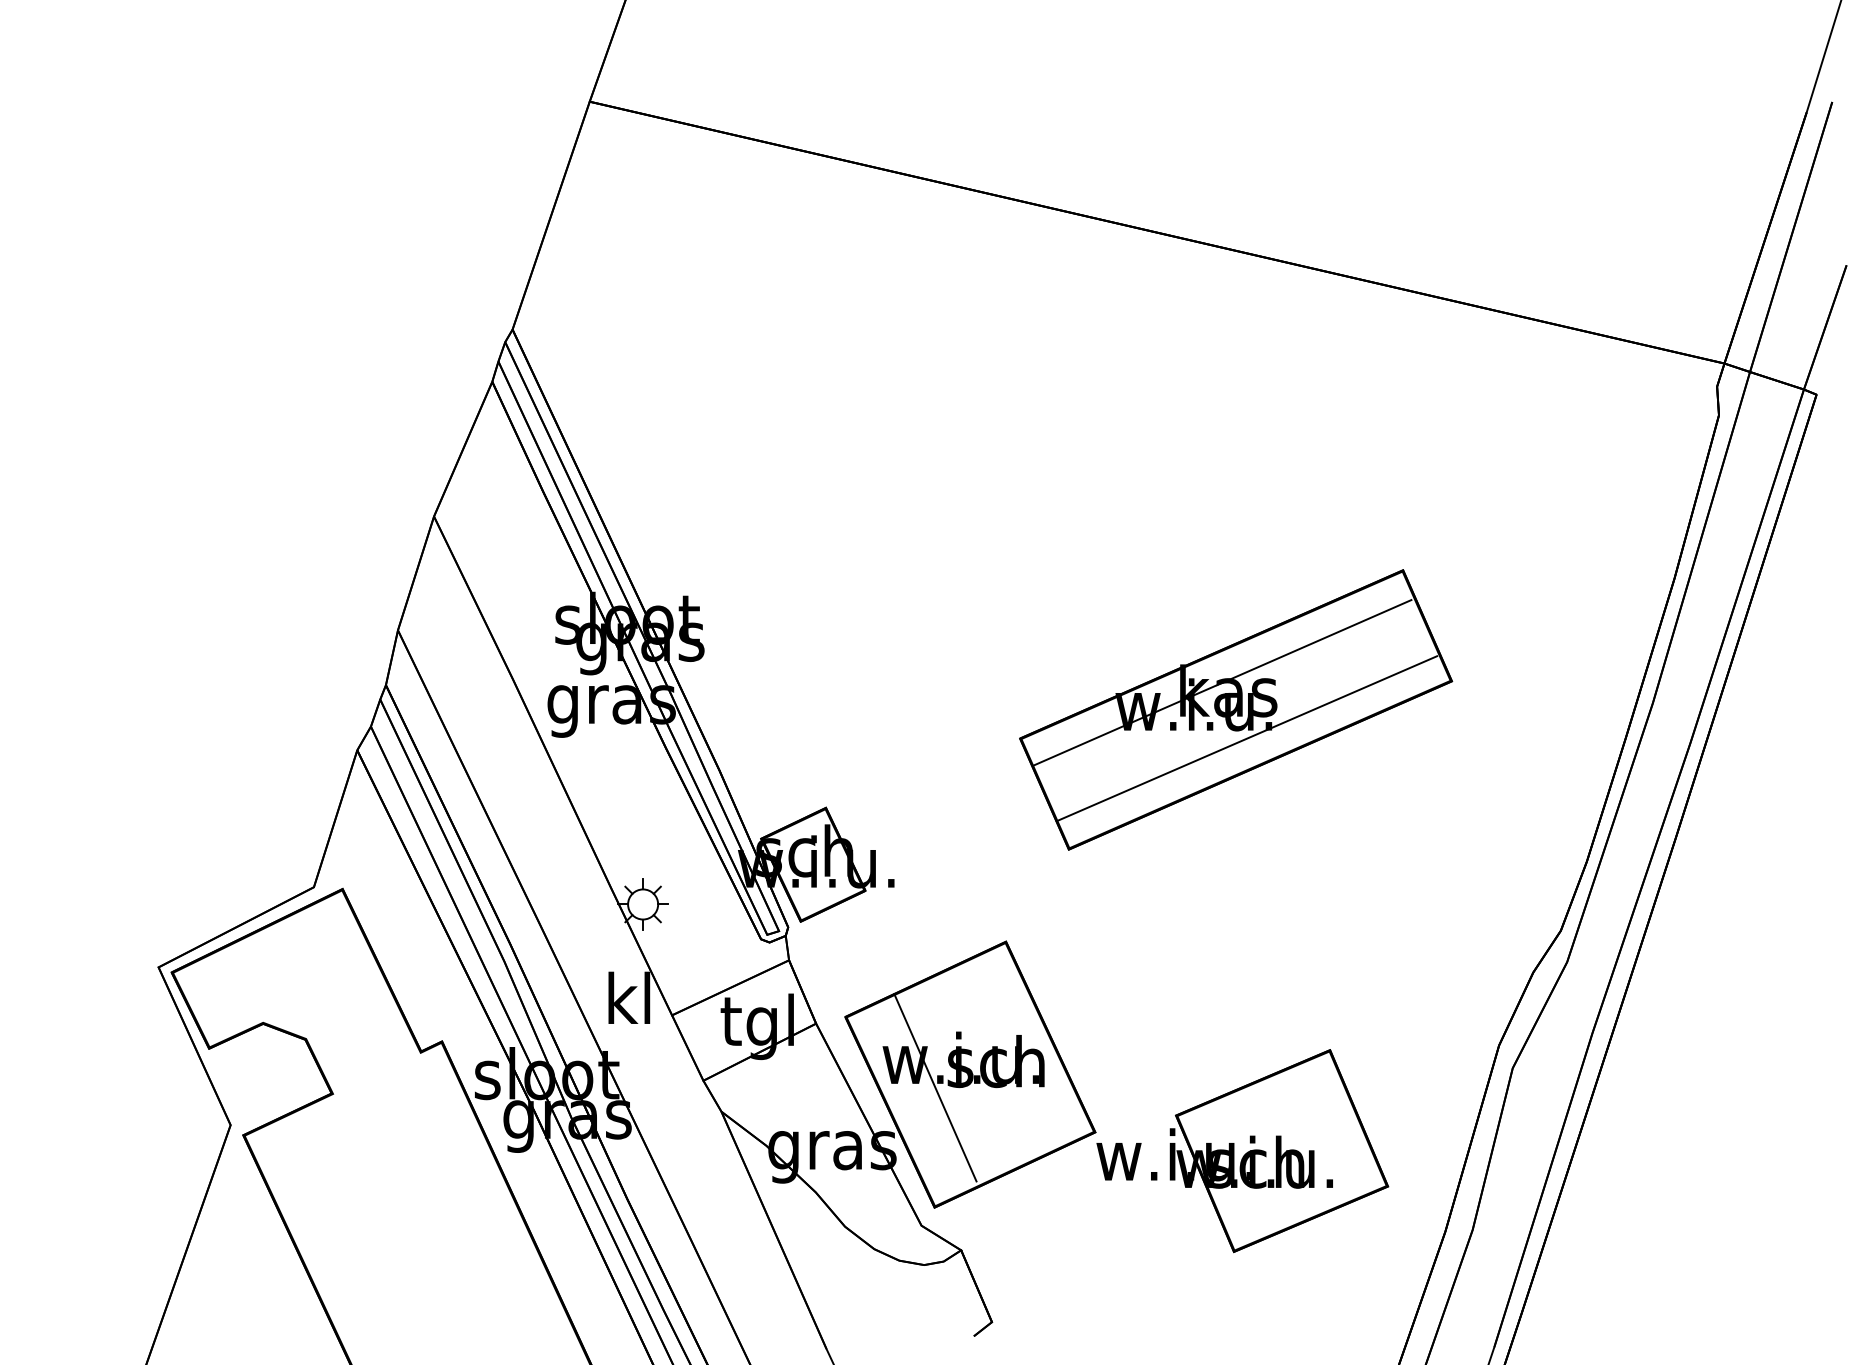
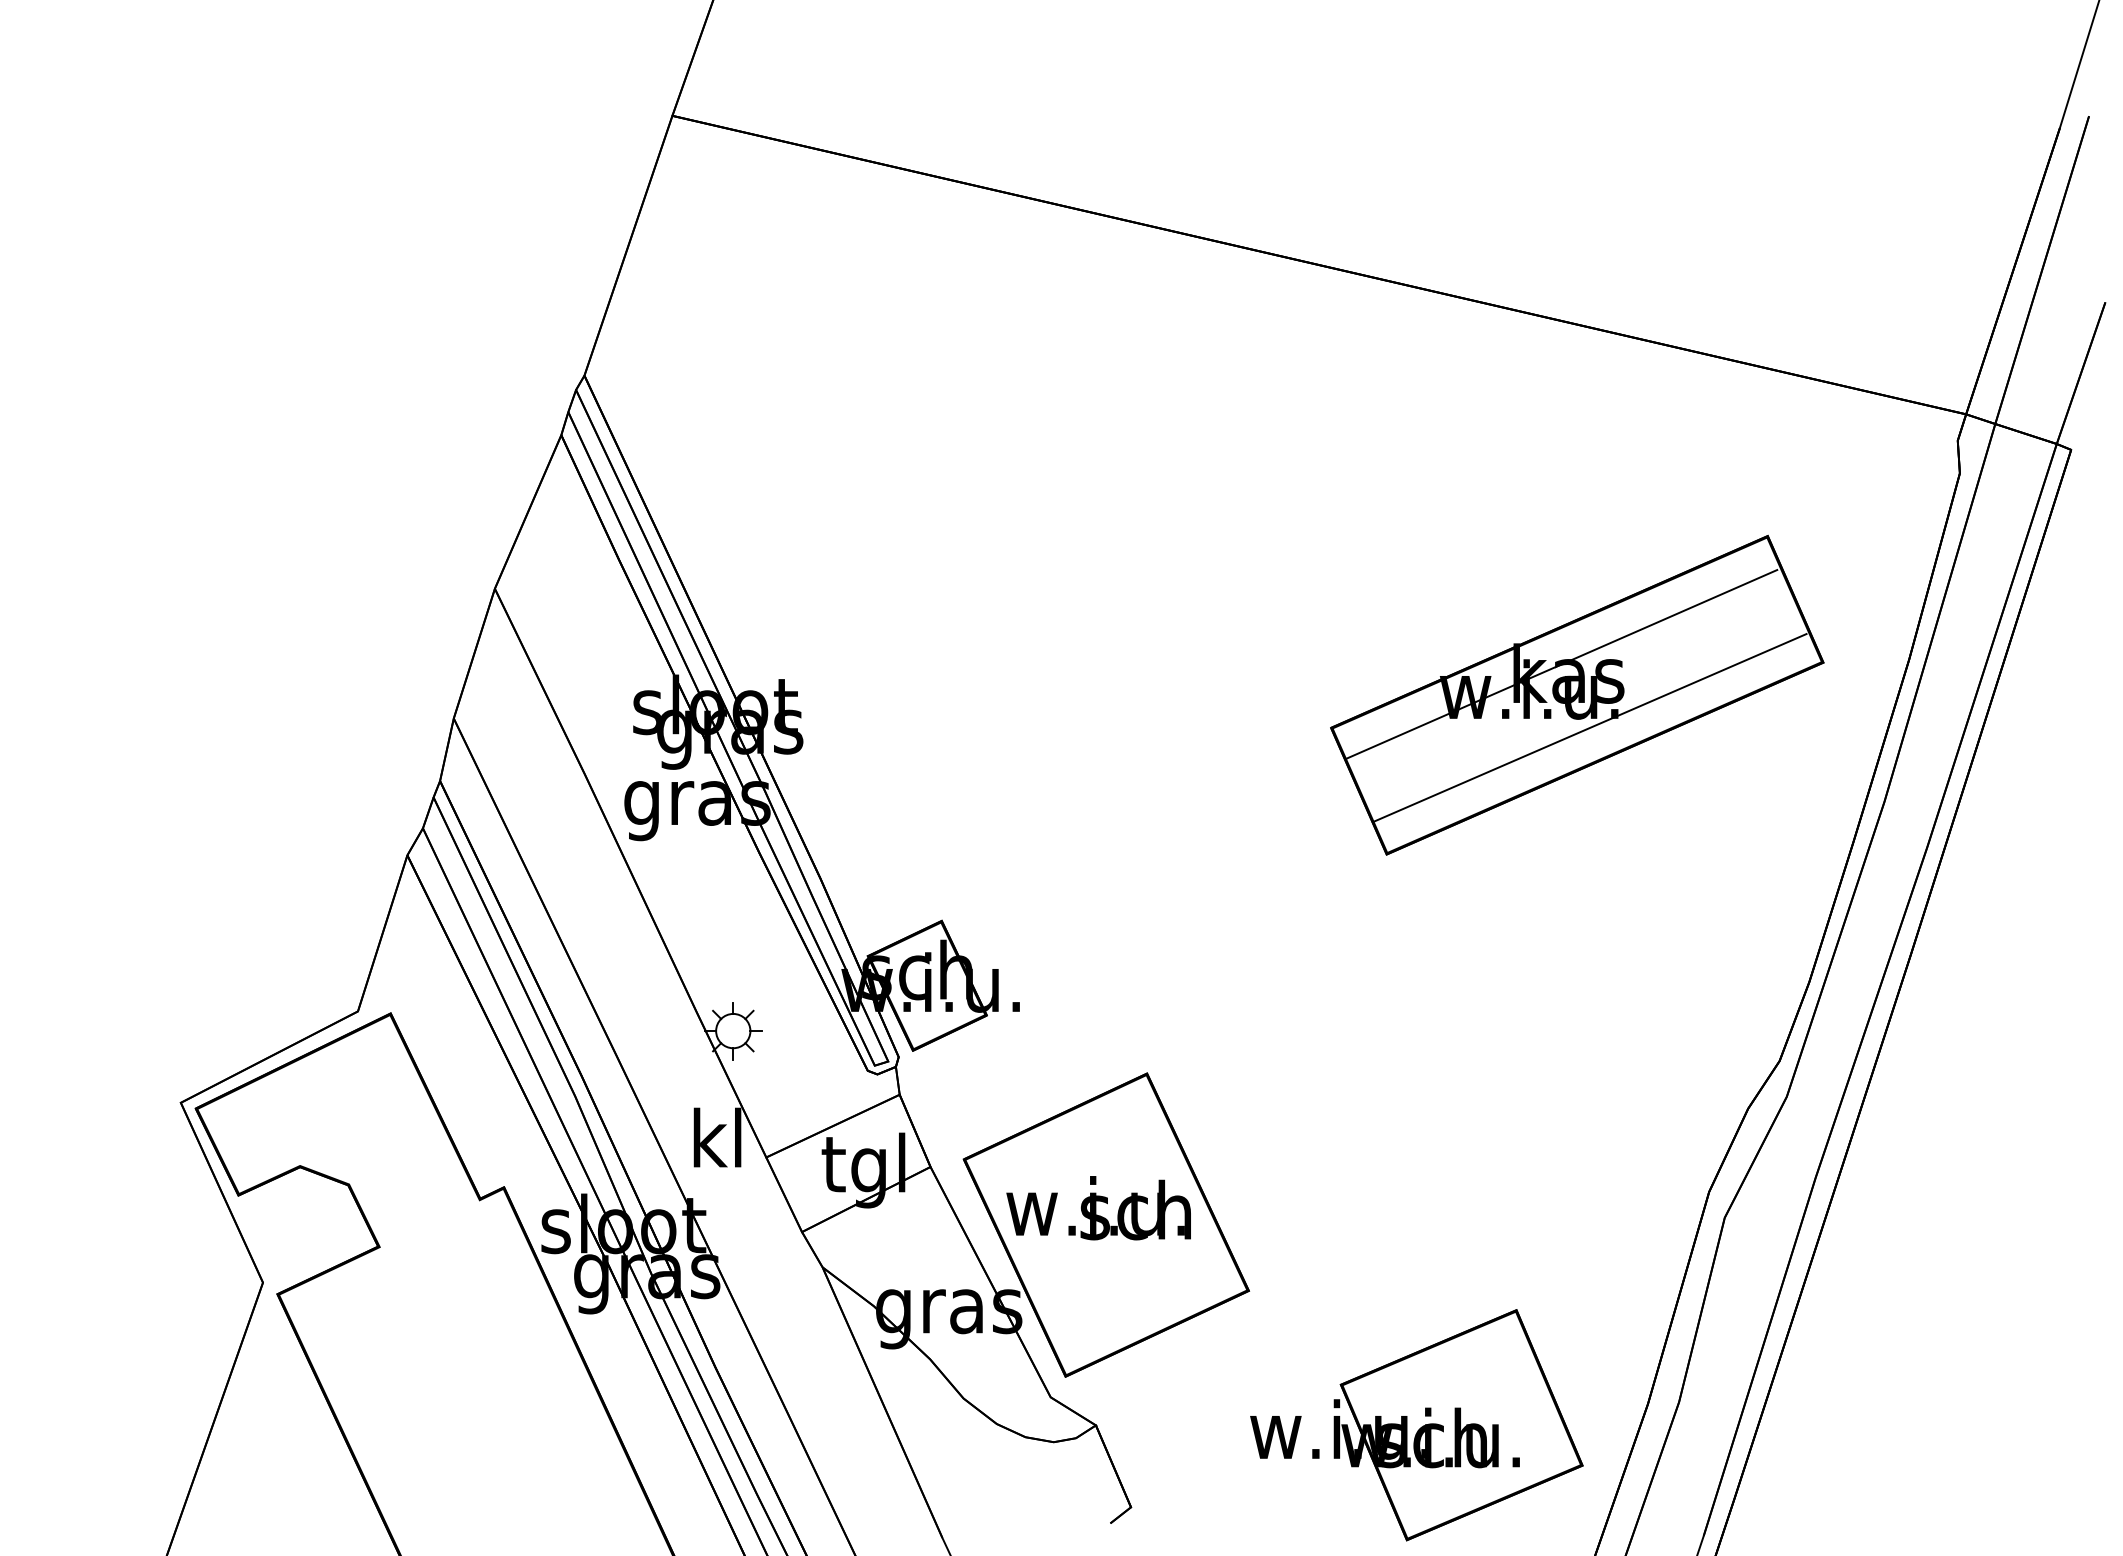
part: (1236, 709) -> (1577, 694), moved
line: (935, 1087) -> (1066, 1239), removed
part: (1242, 1151) -> (1416, 1425), moved

